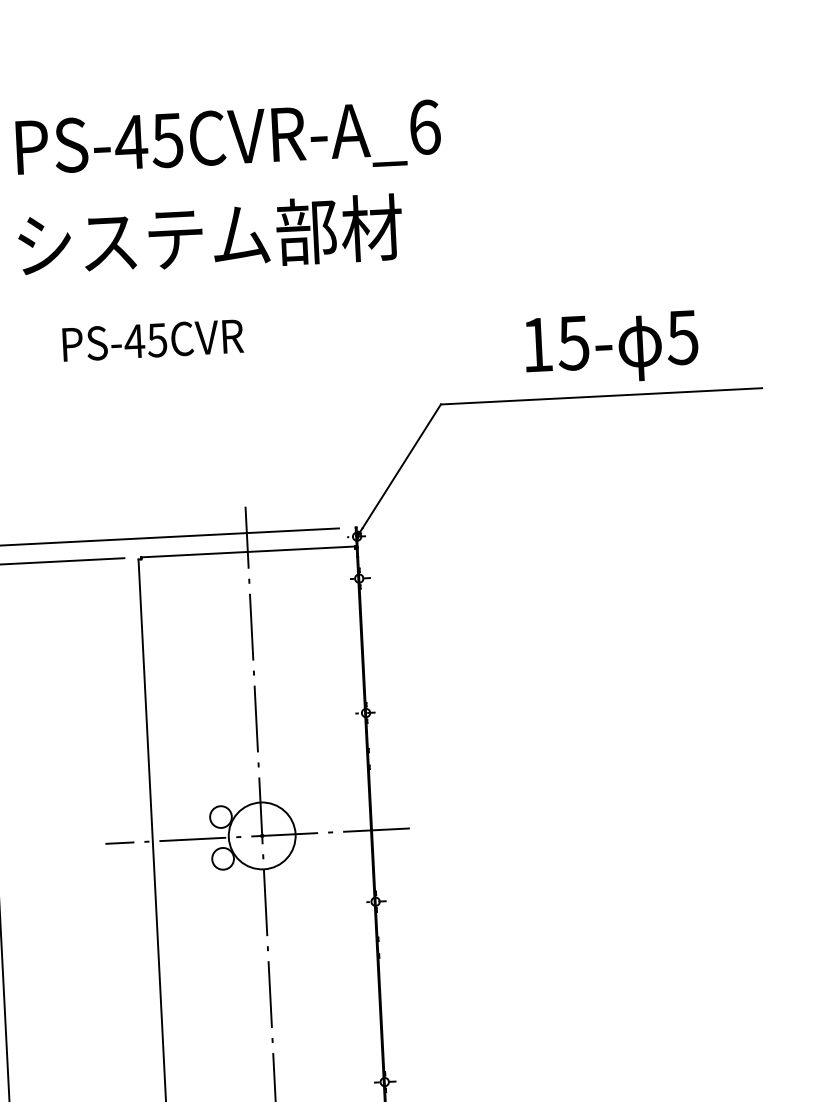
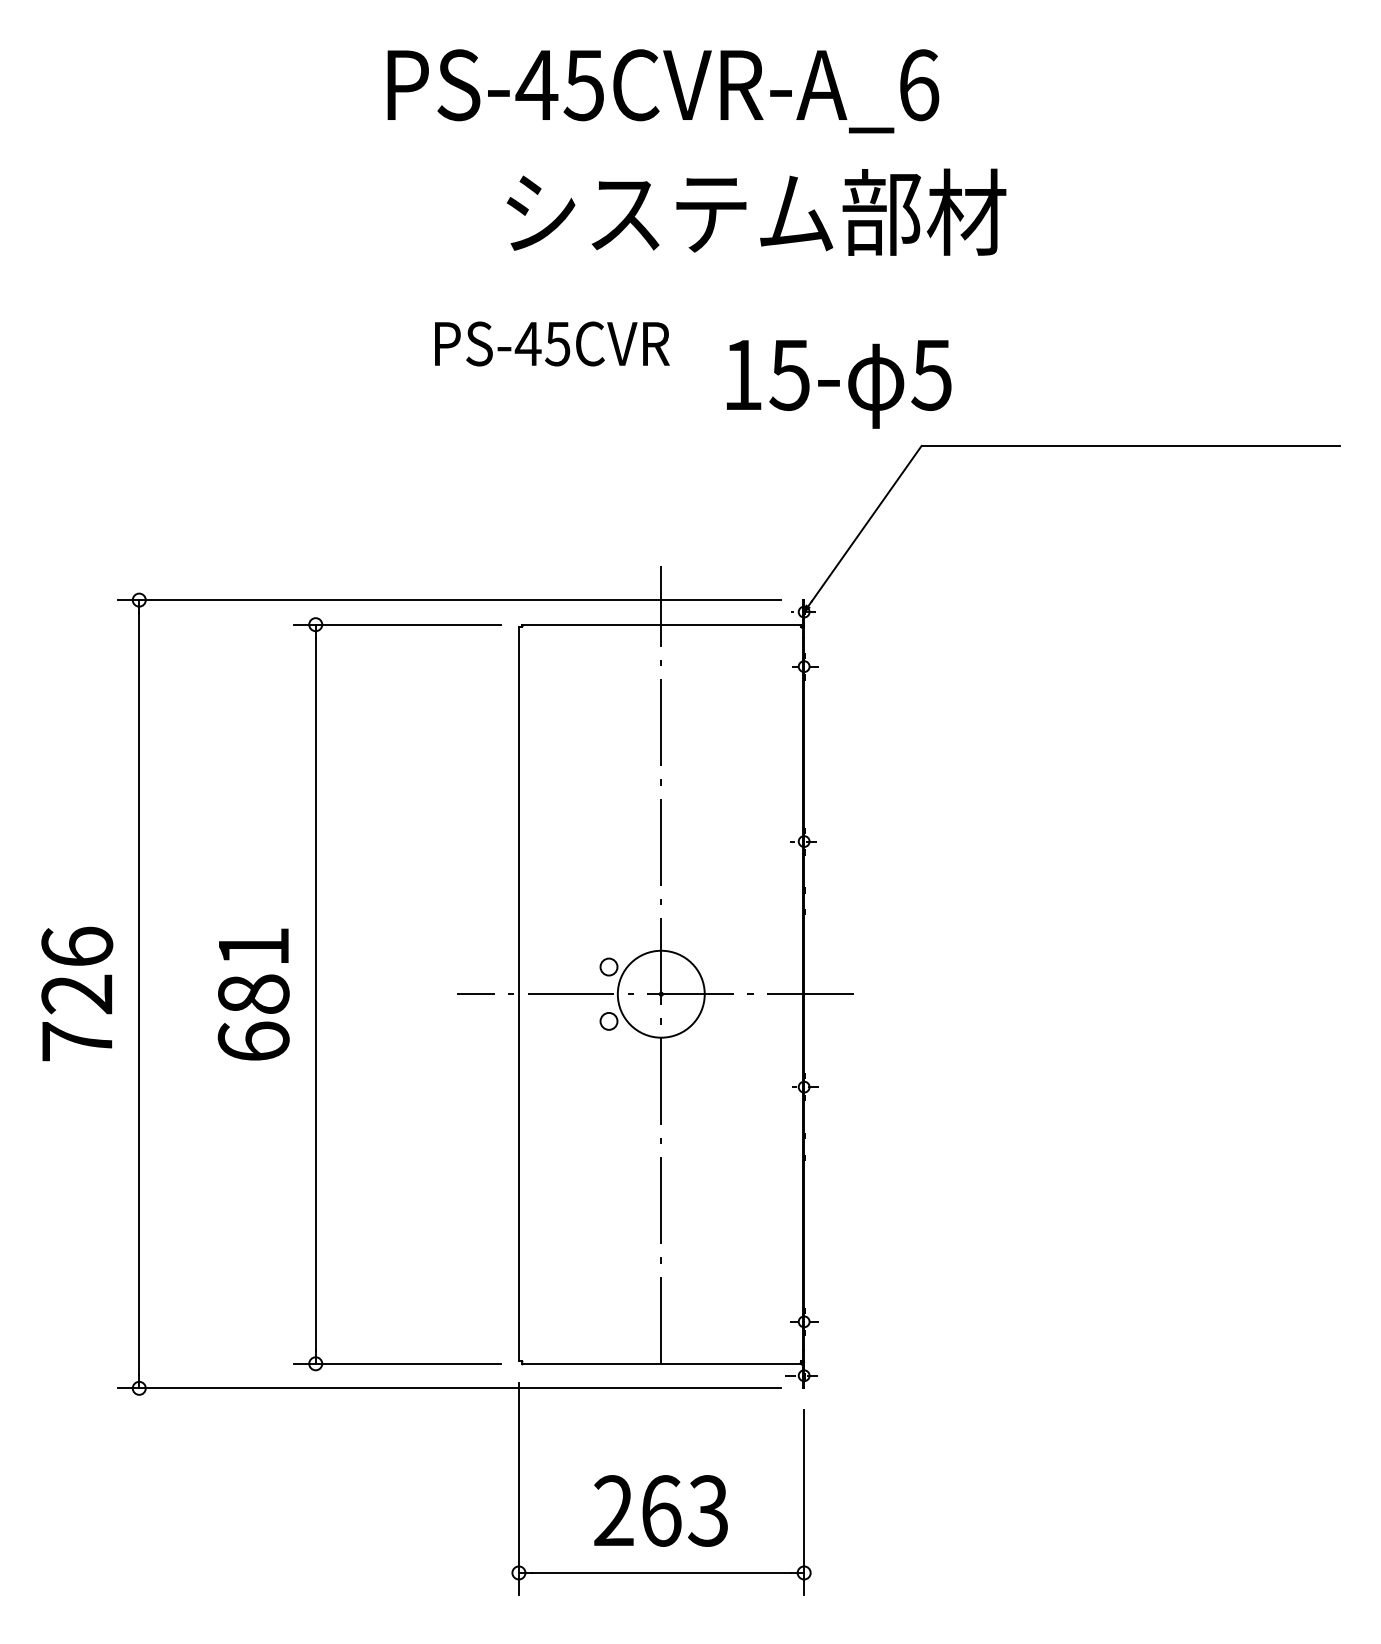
text: (210, 235) -> (756, 211), moved
text: (612, 348) -> (839, 384), moved
circle: (220, 816) -> (608, 966), size x0.6
circle: (222, 858) -> (608, 1021), size x0.6

